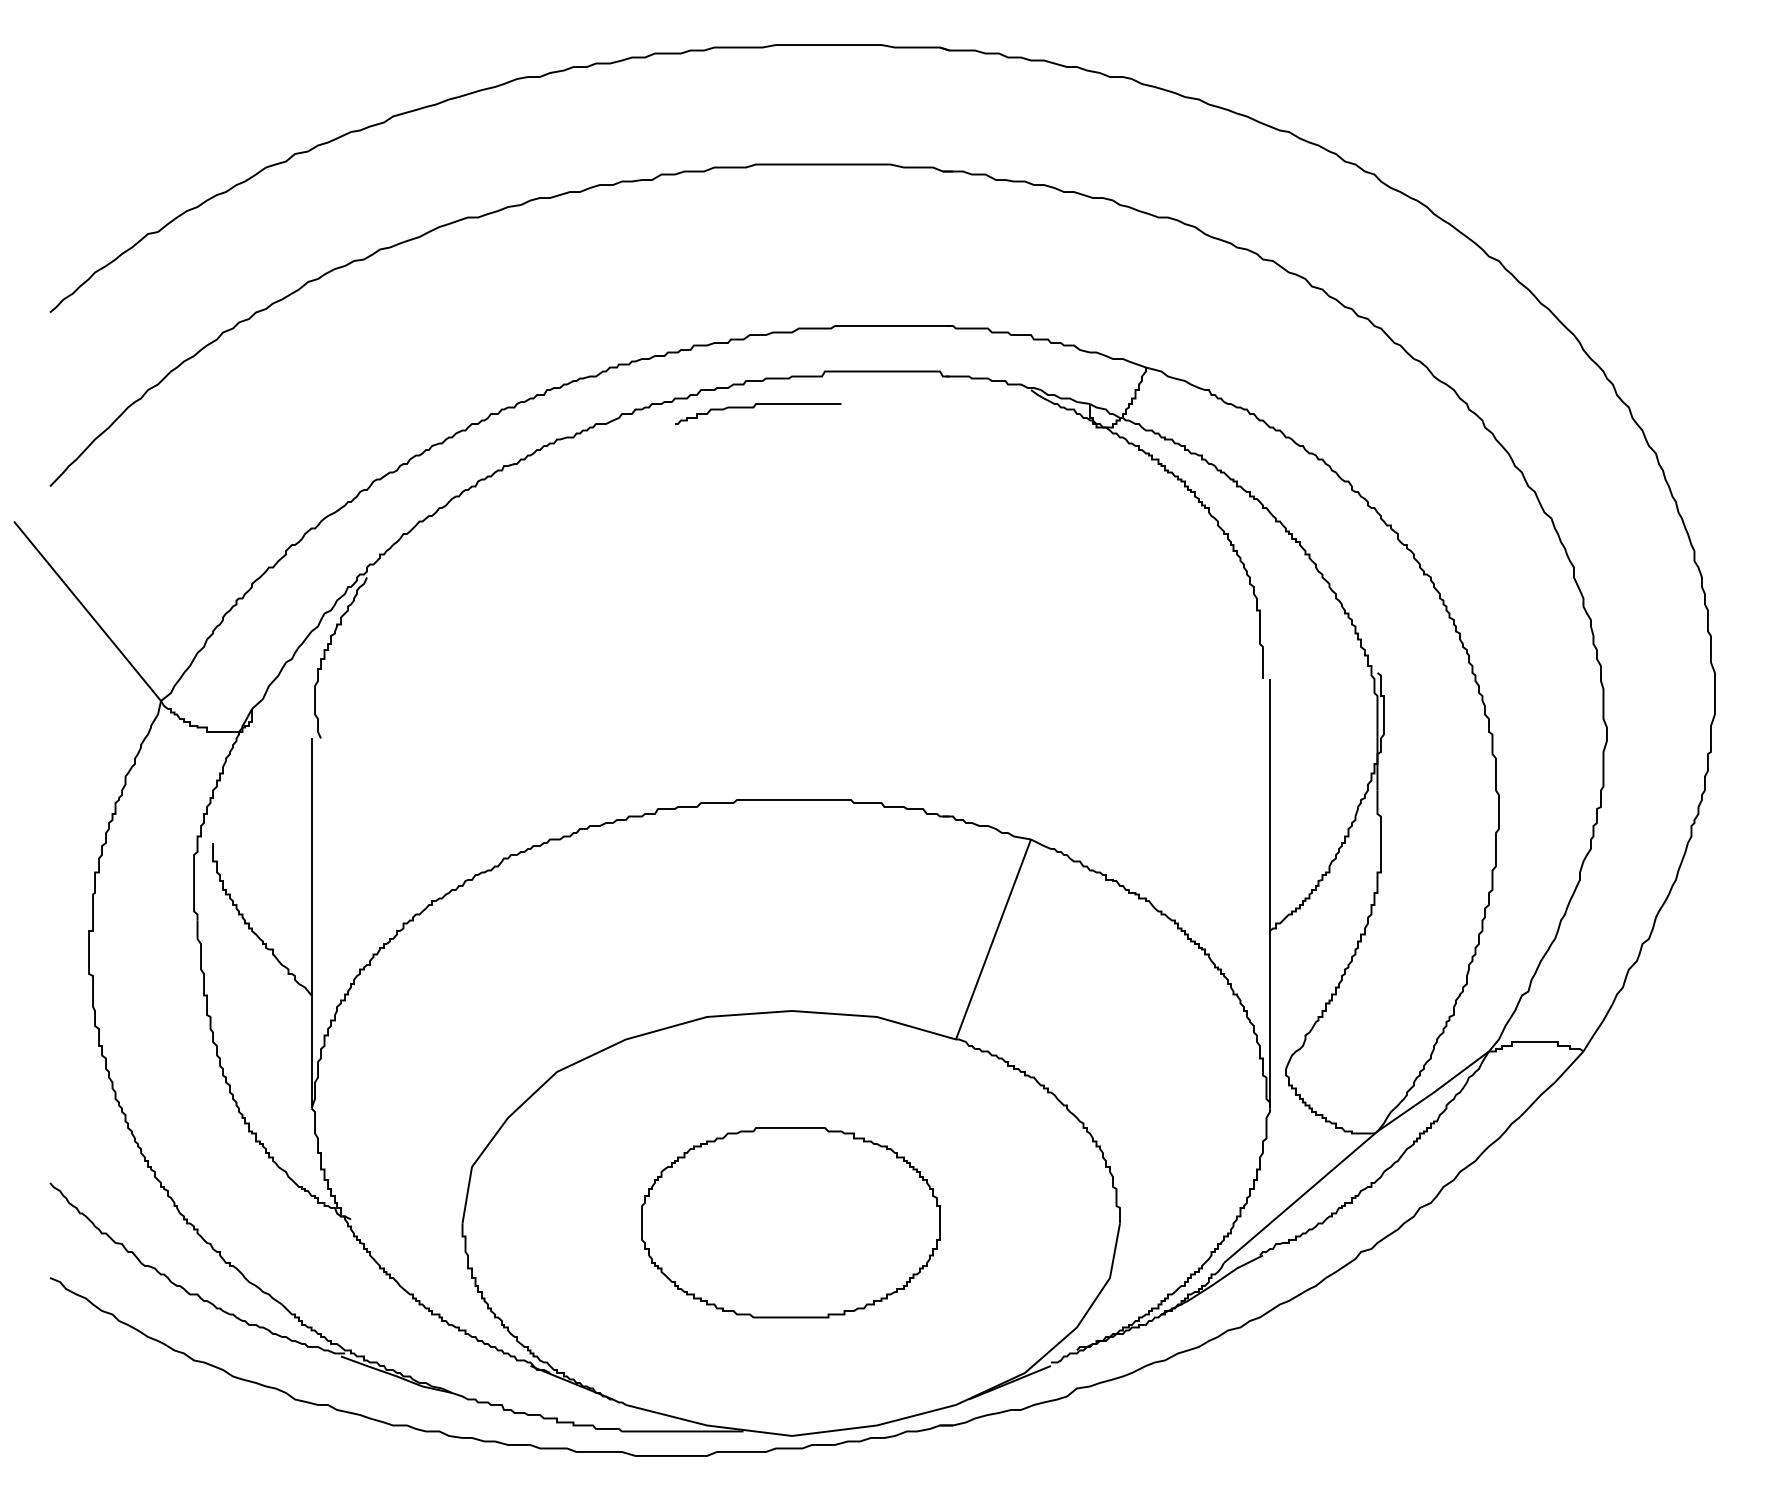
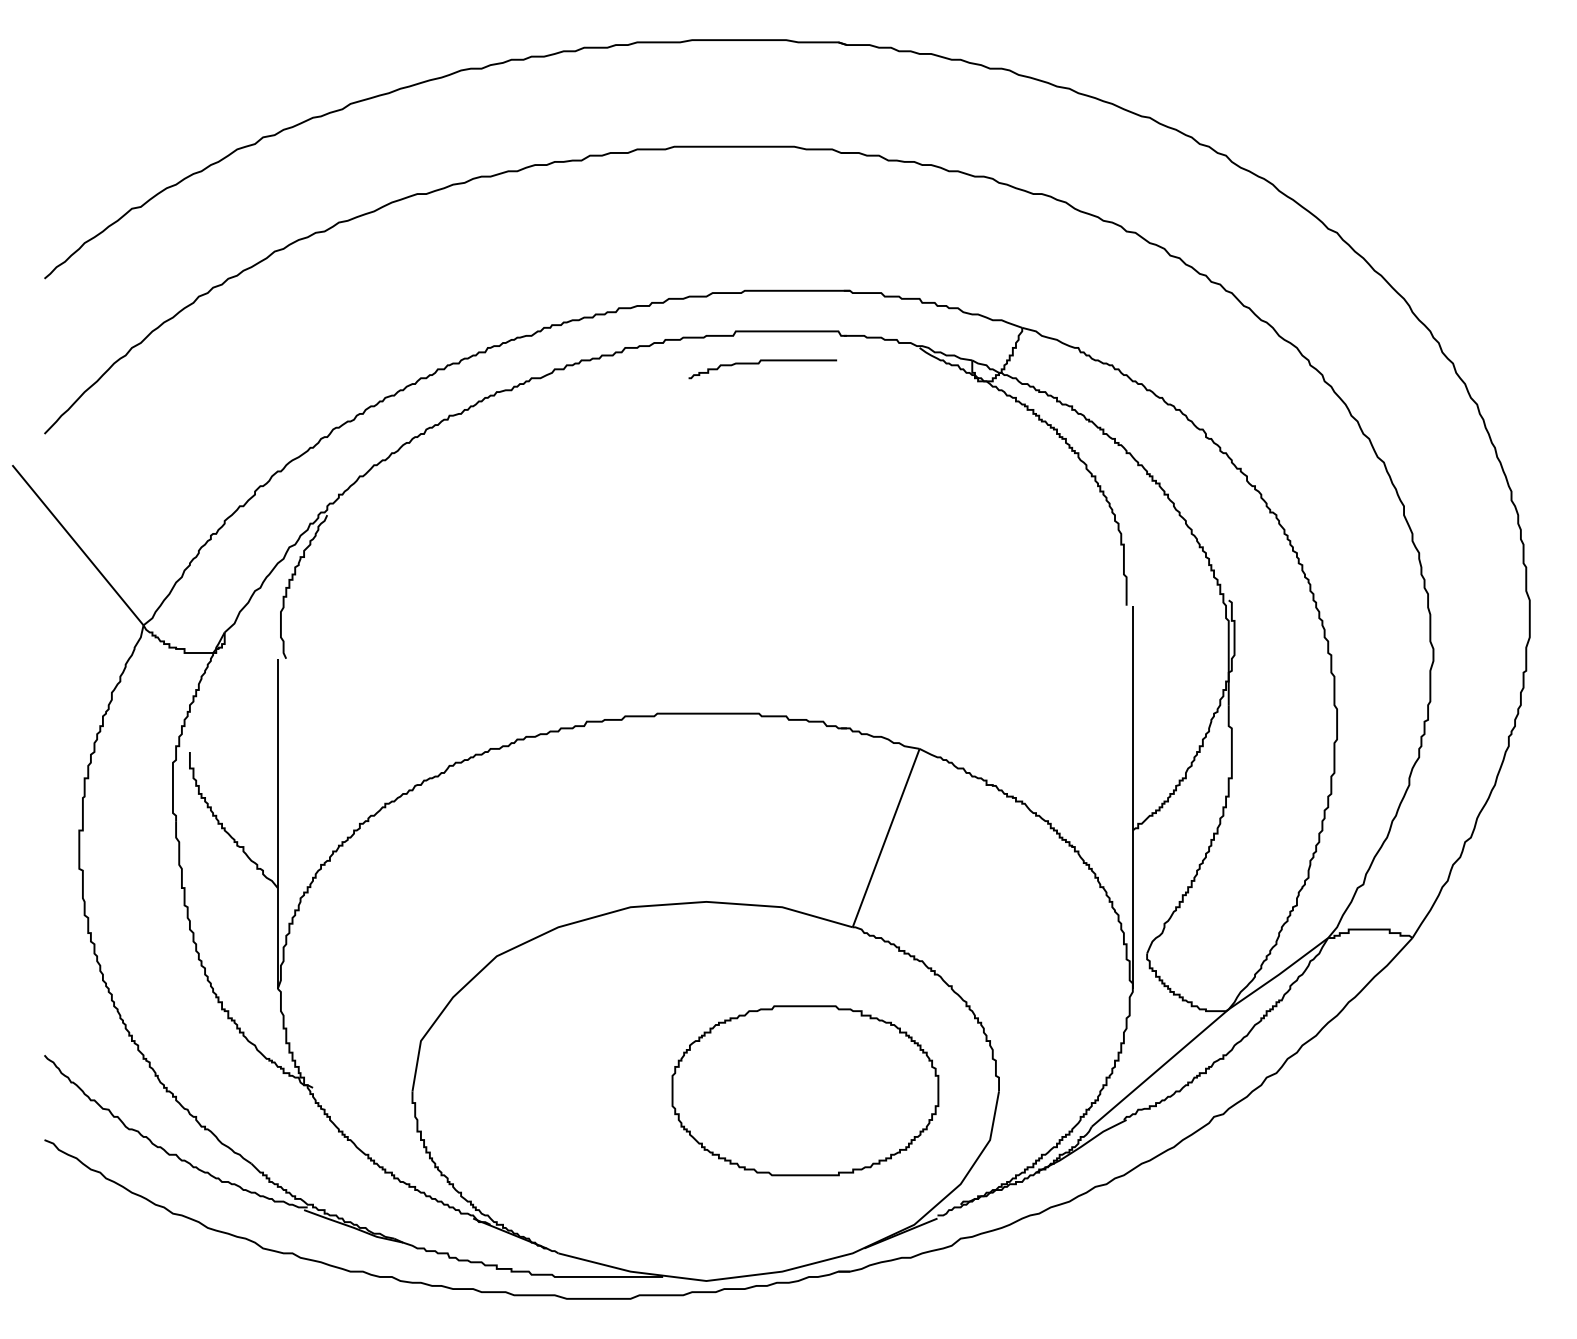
curve: (753, 408) -> (758, 364), moved
part: (790, 1222) -> (805, 1090), moved

